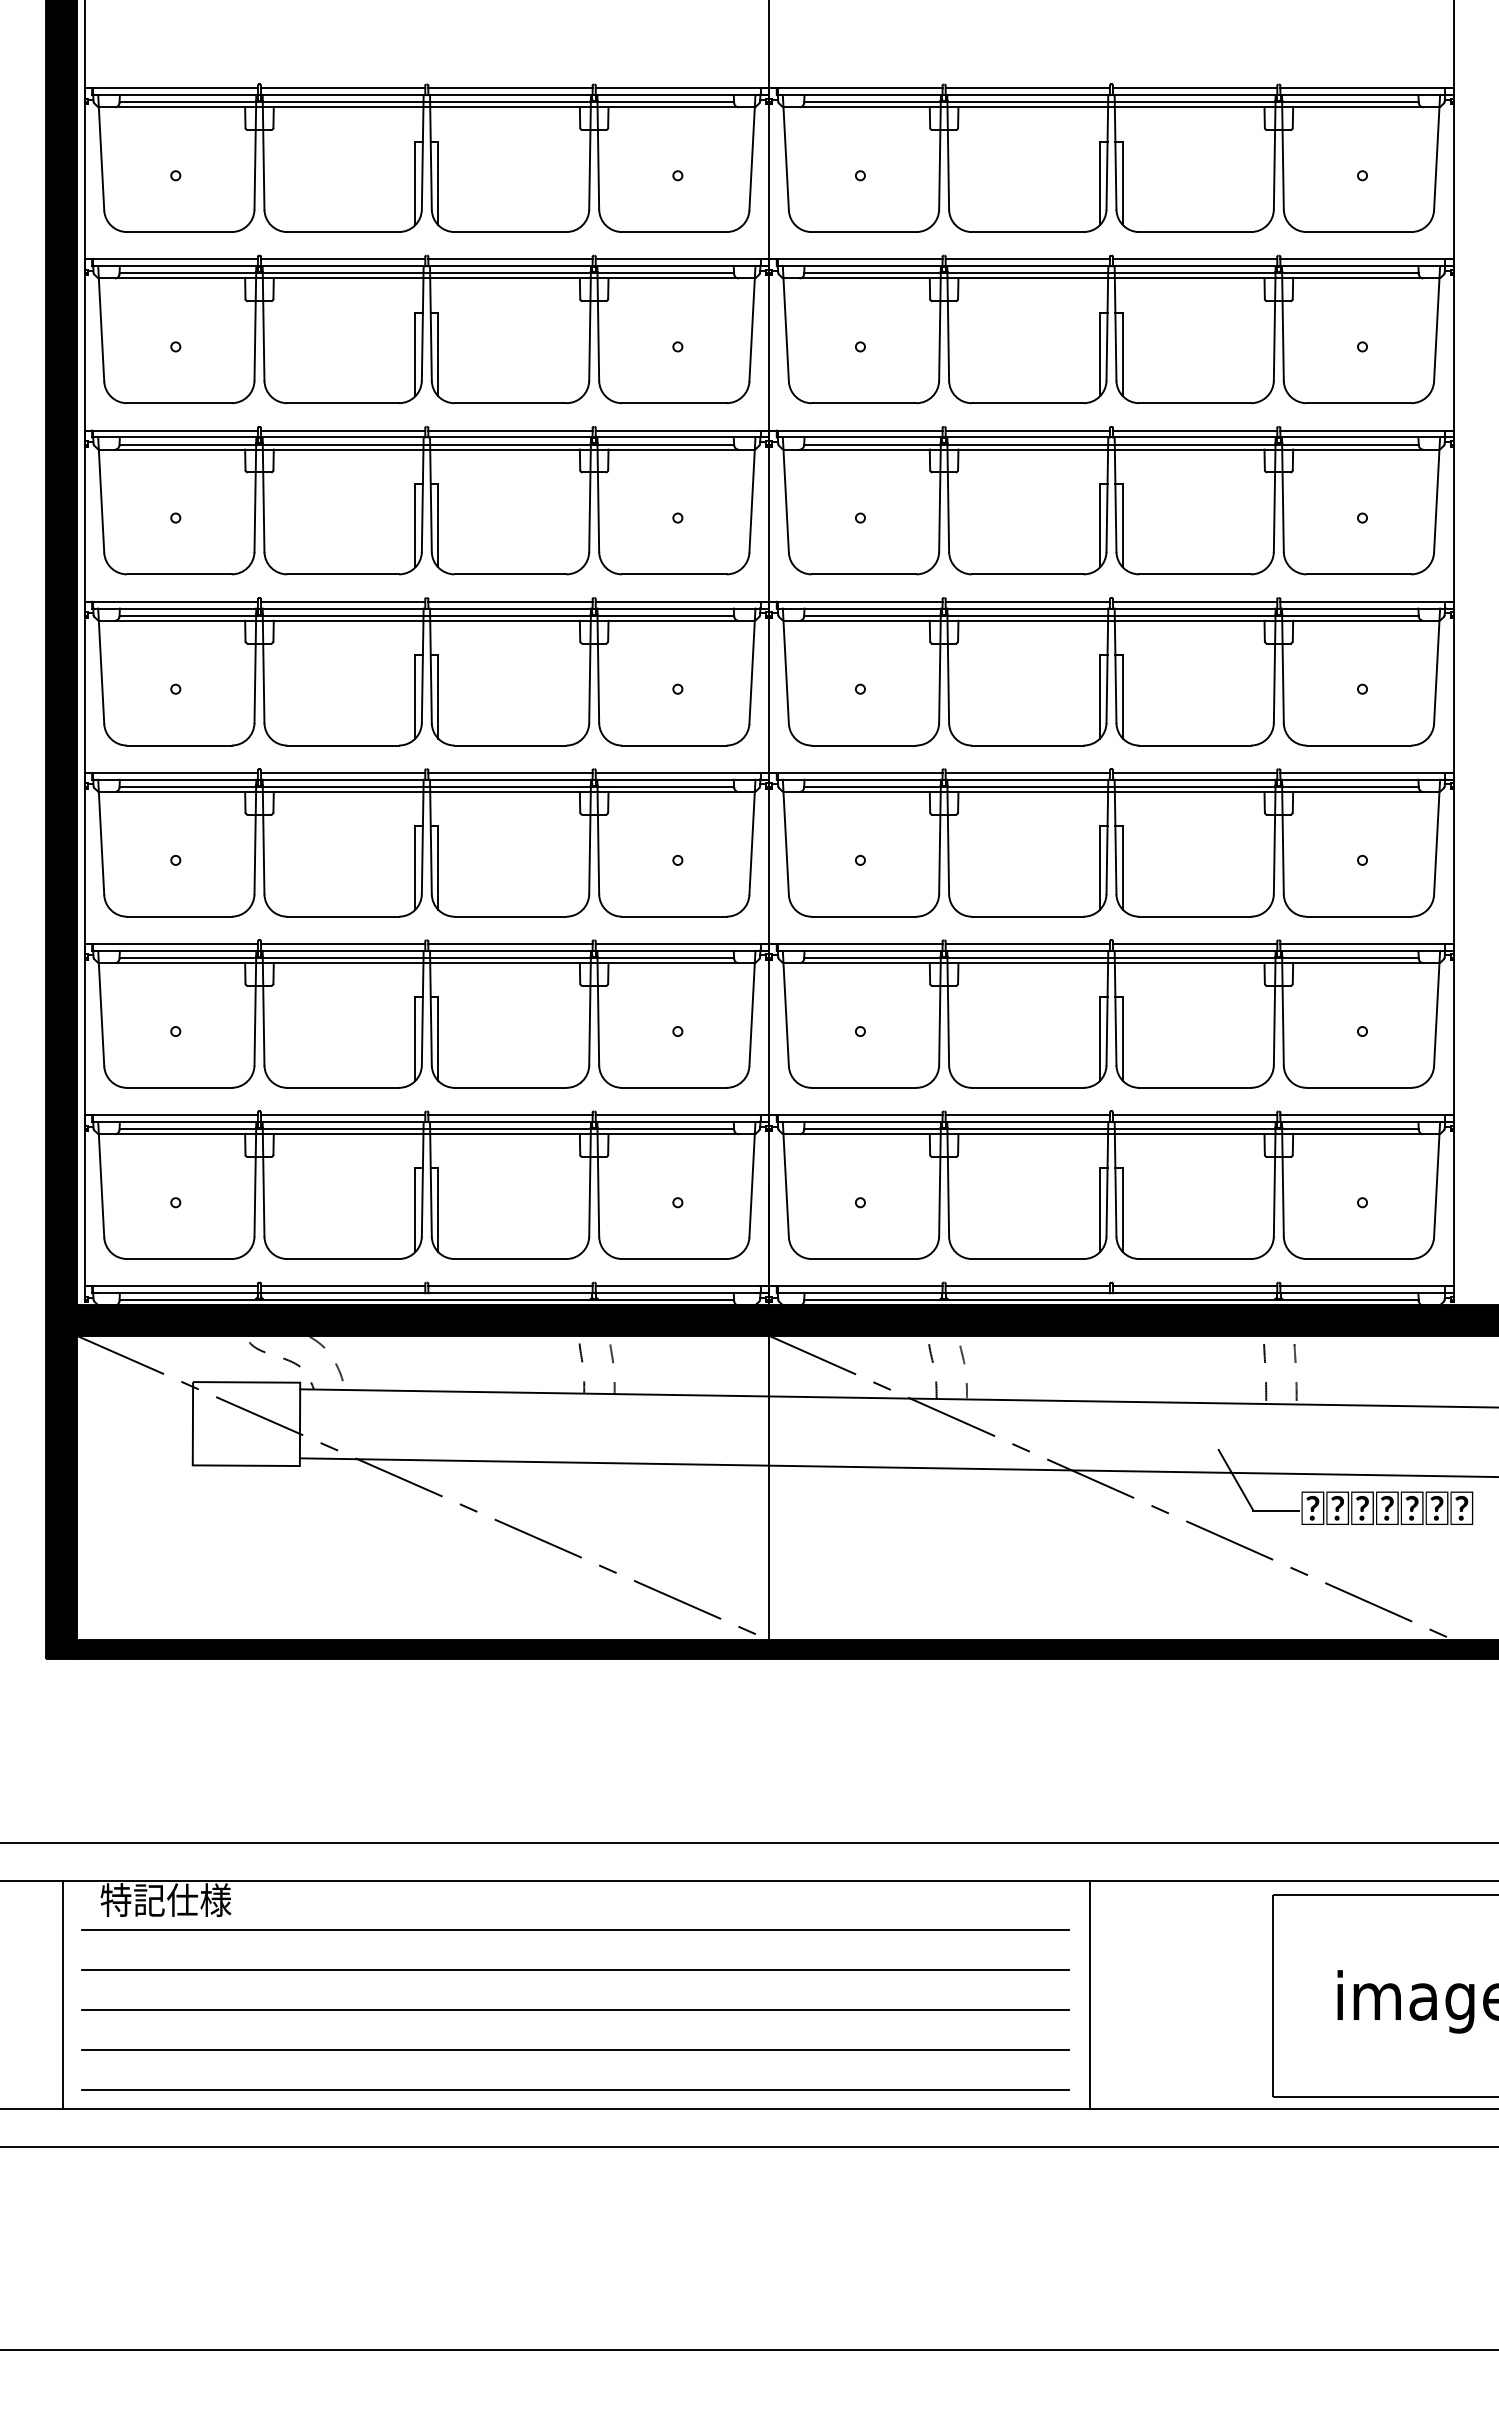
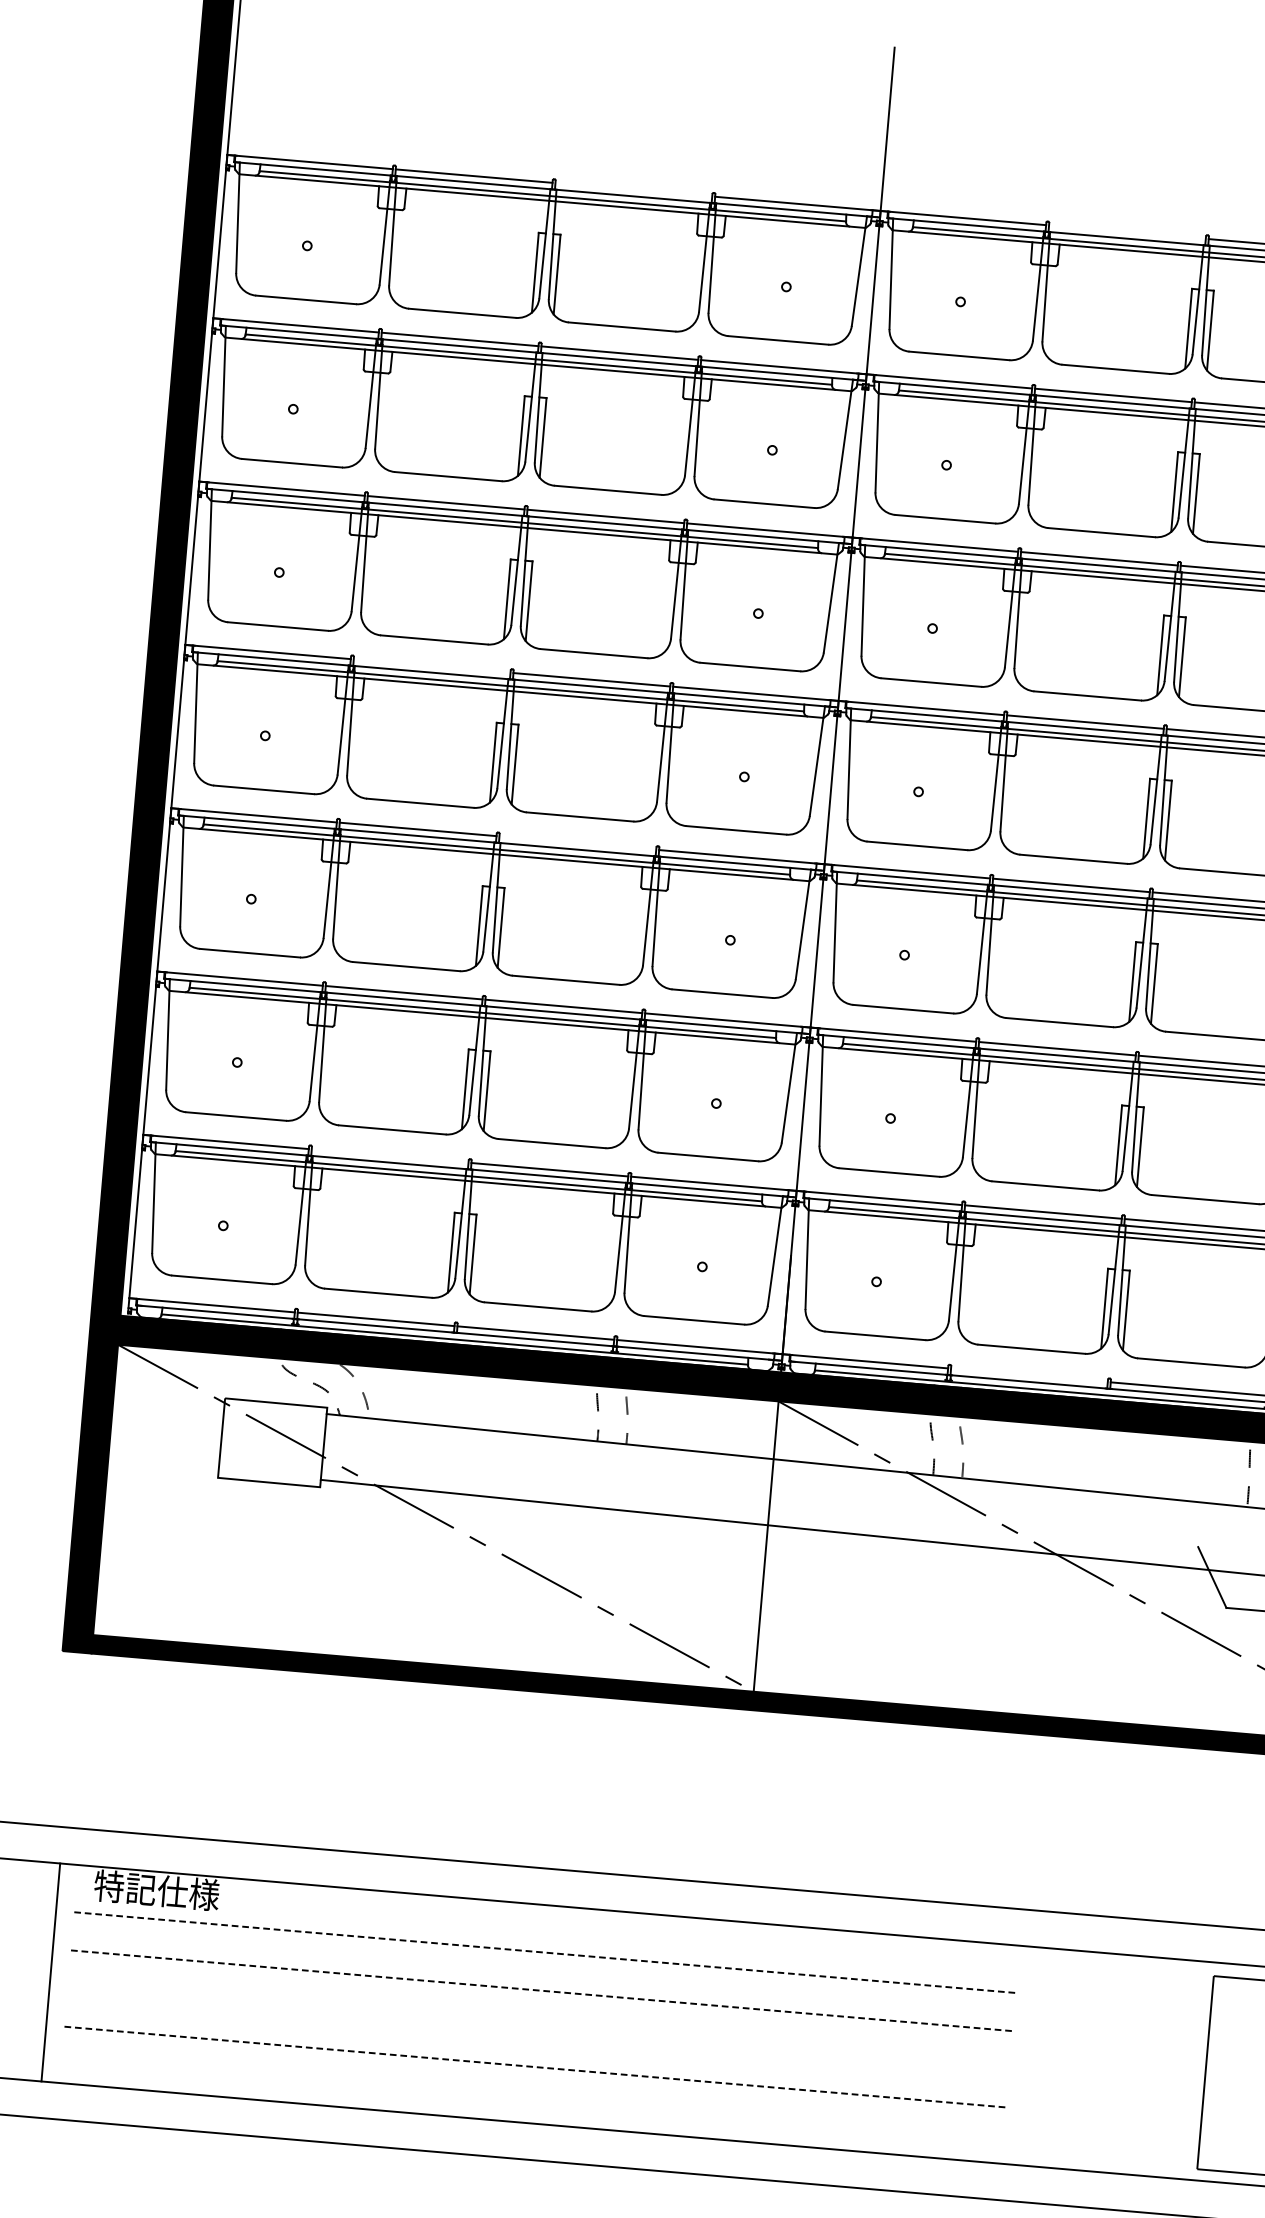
line: (510, 88) -> (633, 190), removed
line: (1027, 88) -> (1127, 232), removed
line: (342, 601) -> (431, 665), removed
line: (510, 772) -> (577, 842), removed
line: (342, 1115) -> (389, 1156), removed
line: (1027, 1286) -> (1029, 1375), removed
line: (575, 1930) -> (545, 1952), solid -> dashed
line: (575, 1970) -> (541, 1991), solid -> dashed
line: (1089, 1994) -> (1030, 2056), removed
line: (574, 2010) -> (537, 2029), removed
line: (575, 2050) -> (535, 2067), solid -> dashed
line: (574, 2090) -> (531, 2105), removed

